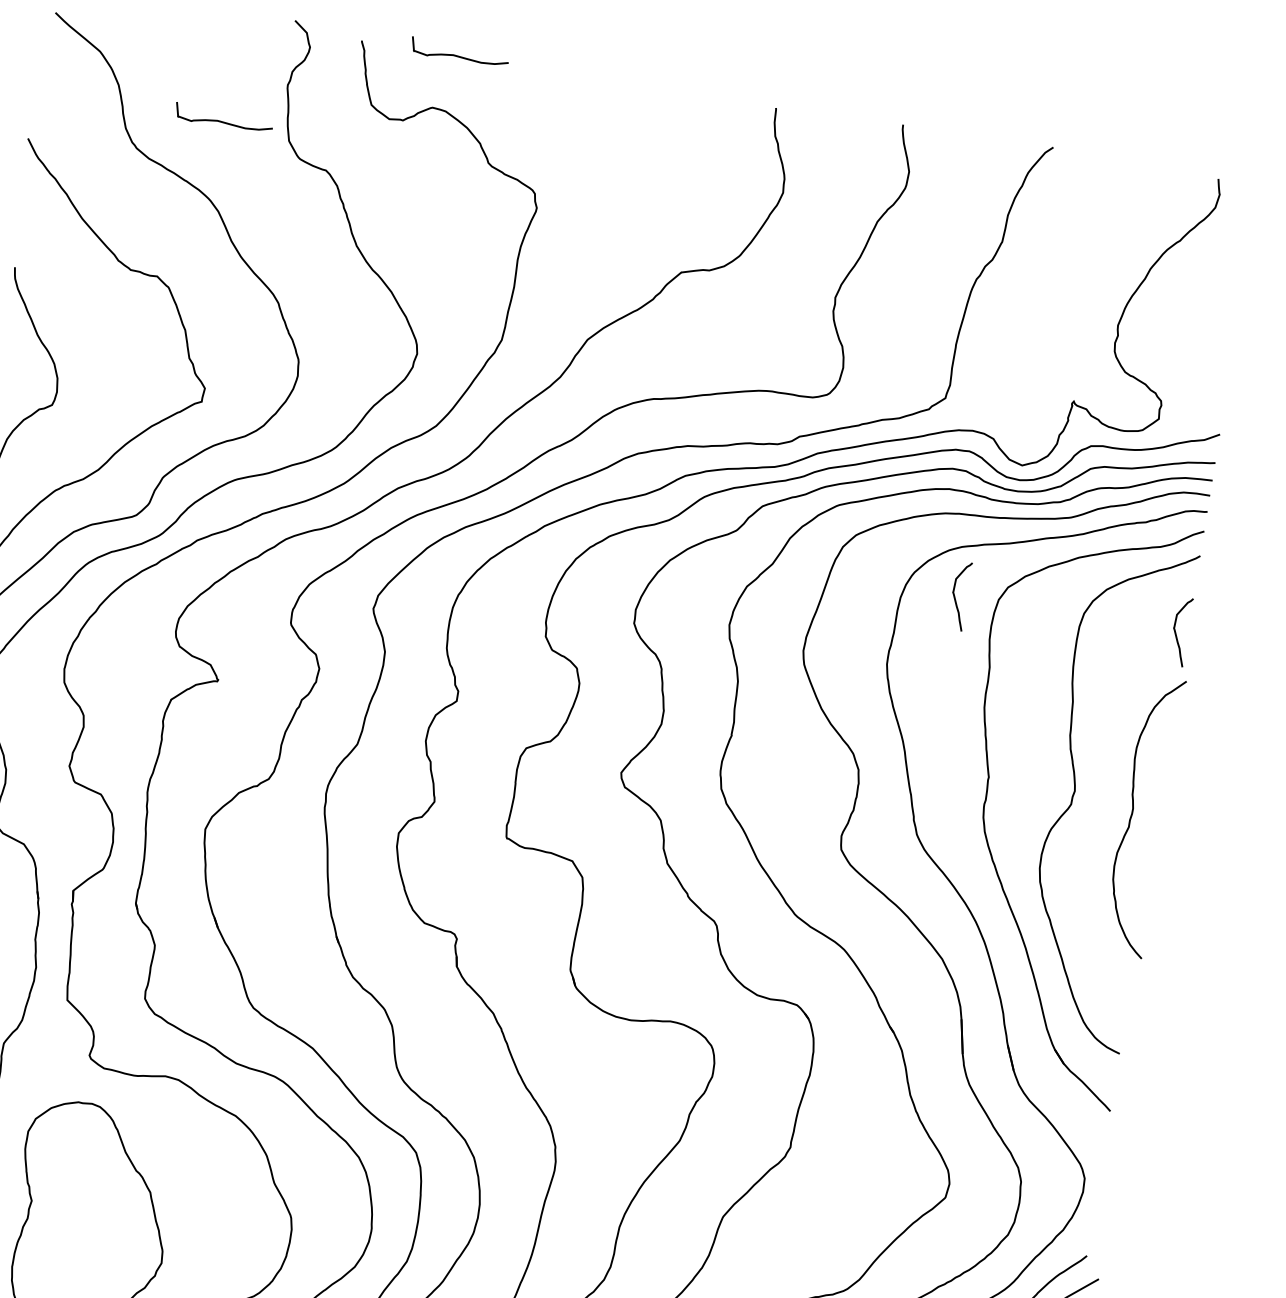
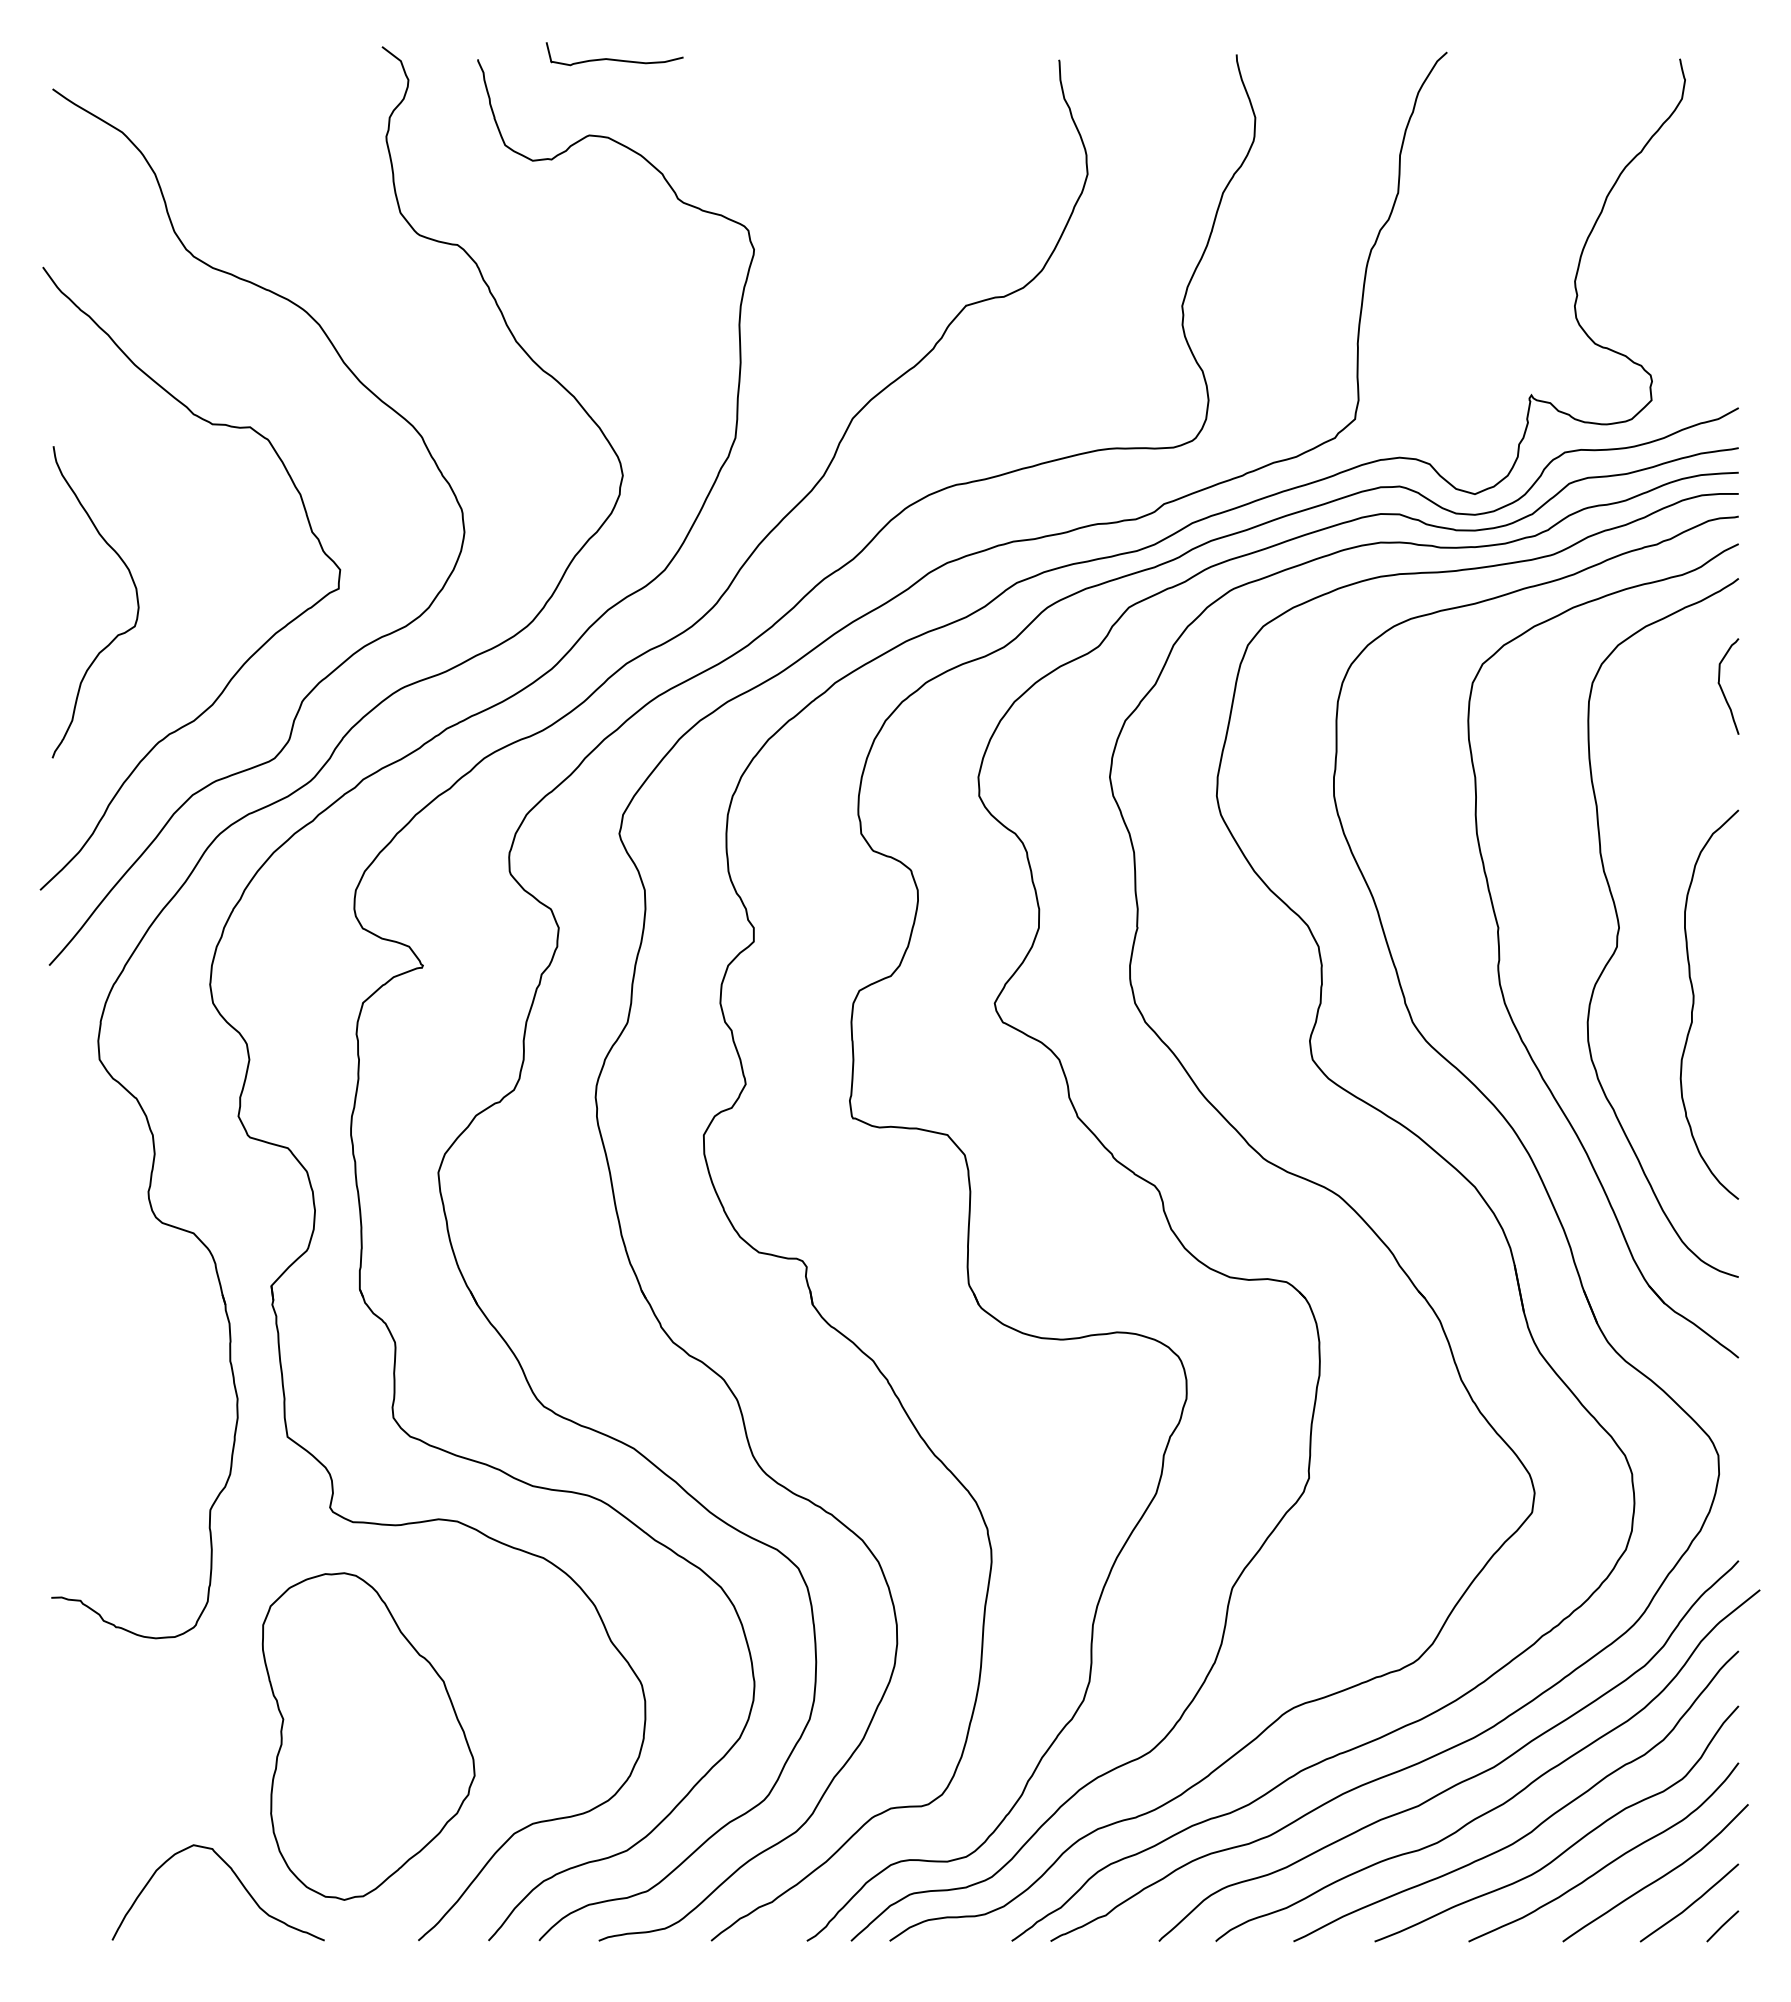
curve: (222, 121) -> (304, 200), removed
curve: (955, 596) -> (1412, 688), removed
curve: (1132, 814) -> (1694, 1004), moved

